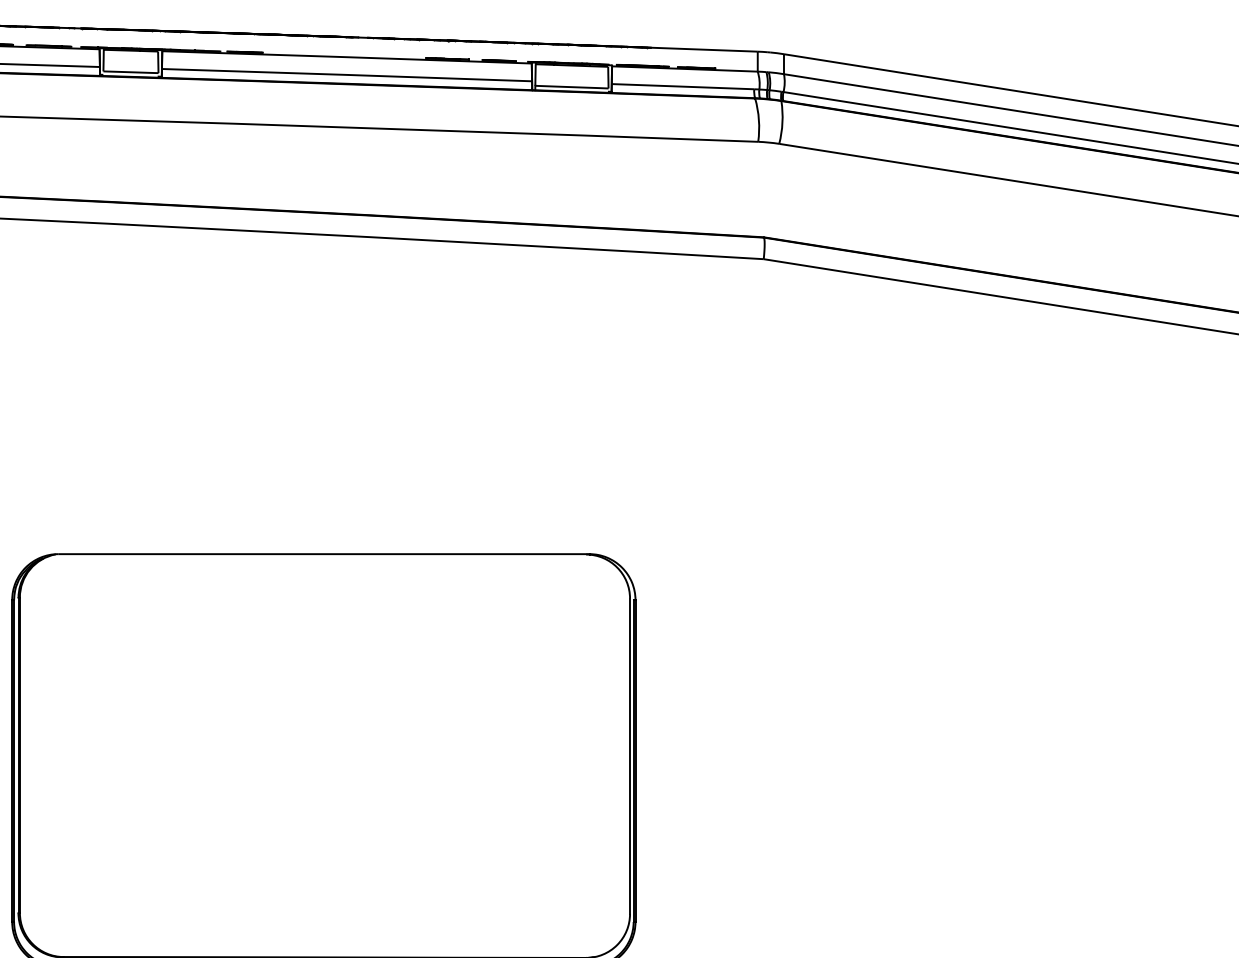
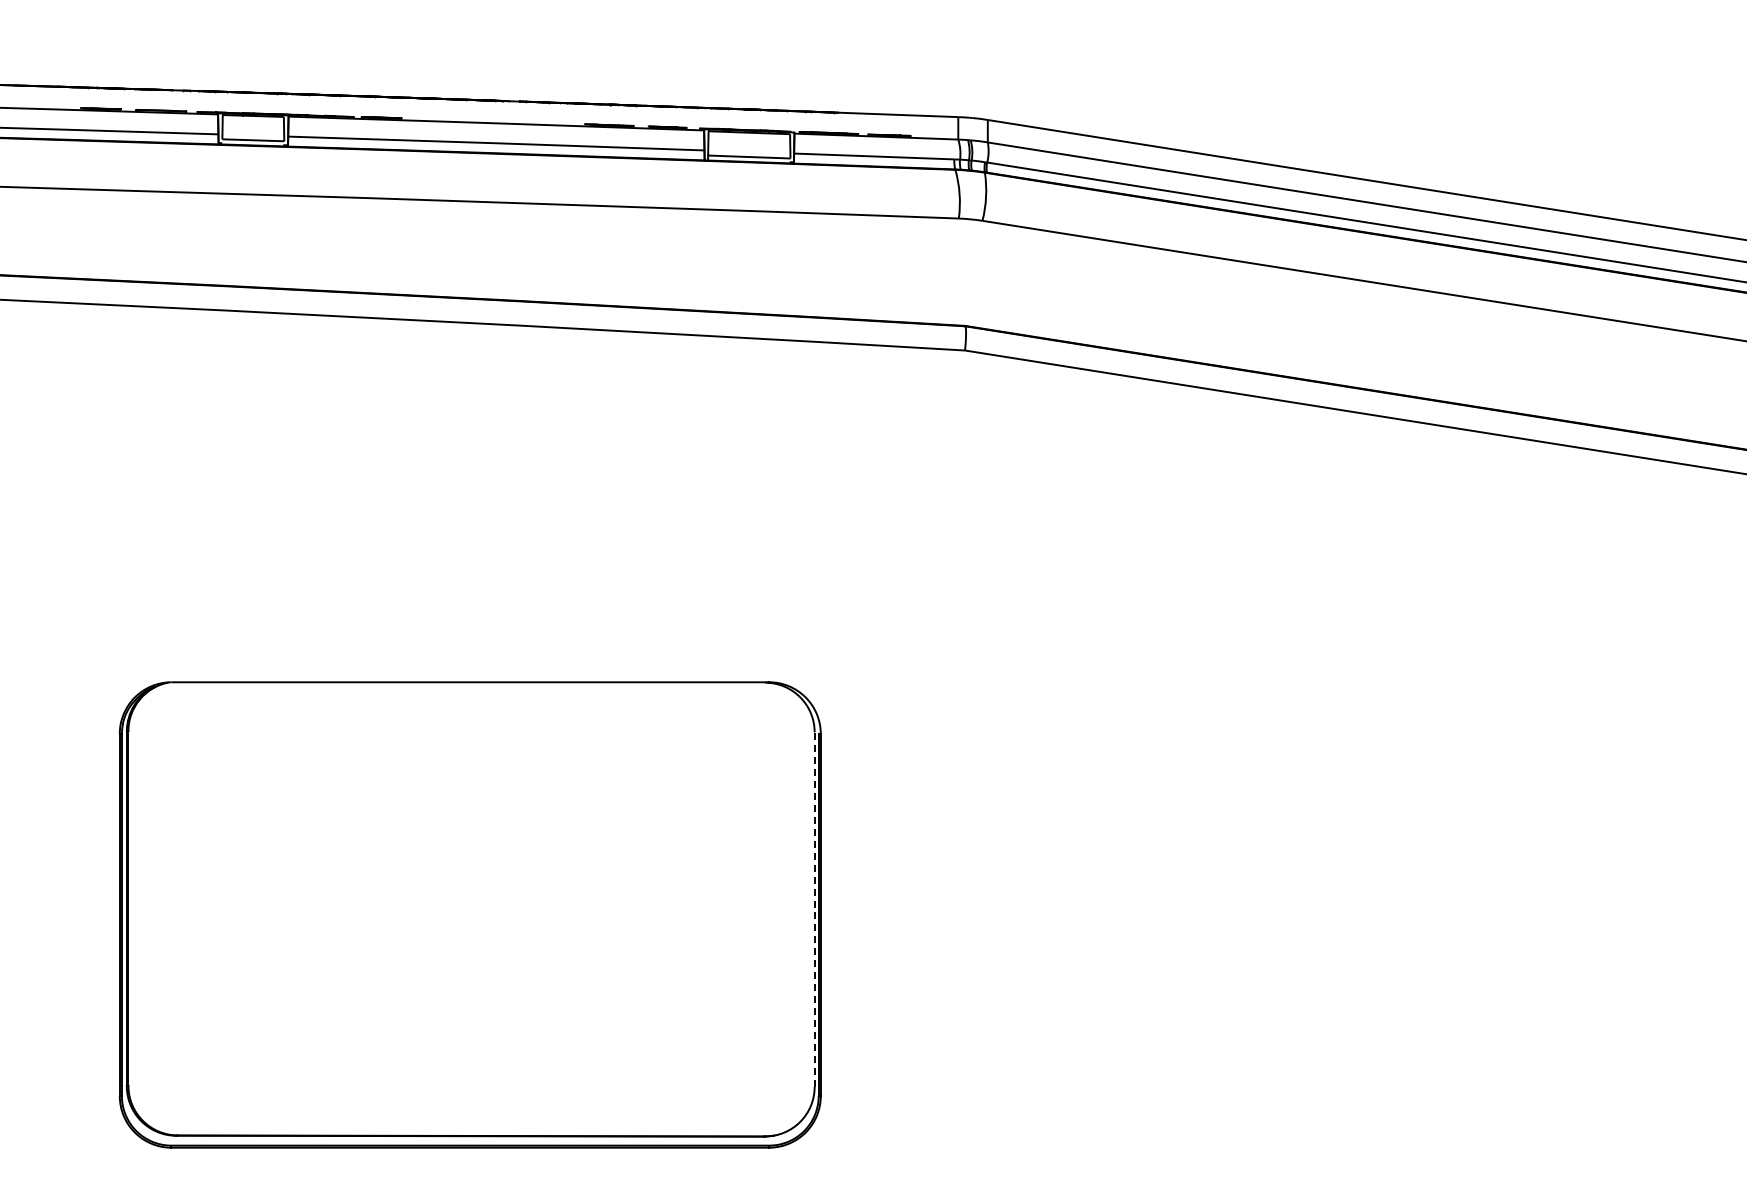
line: (629, 756) -> (814, 909), solid -> dashed

